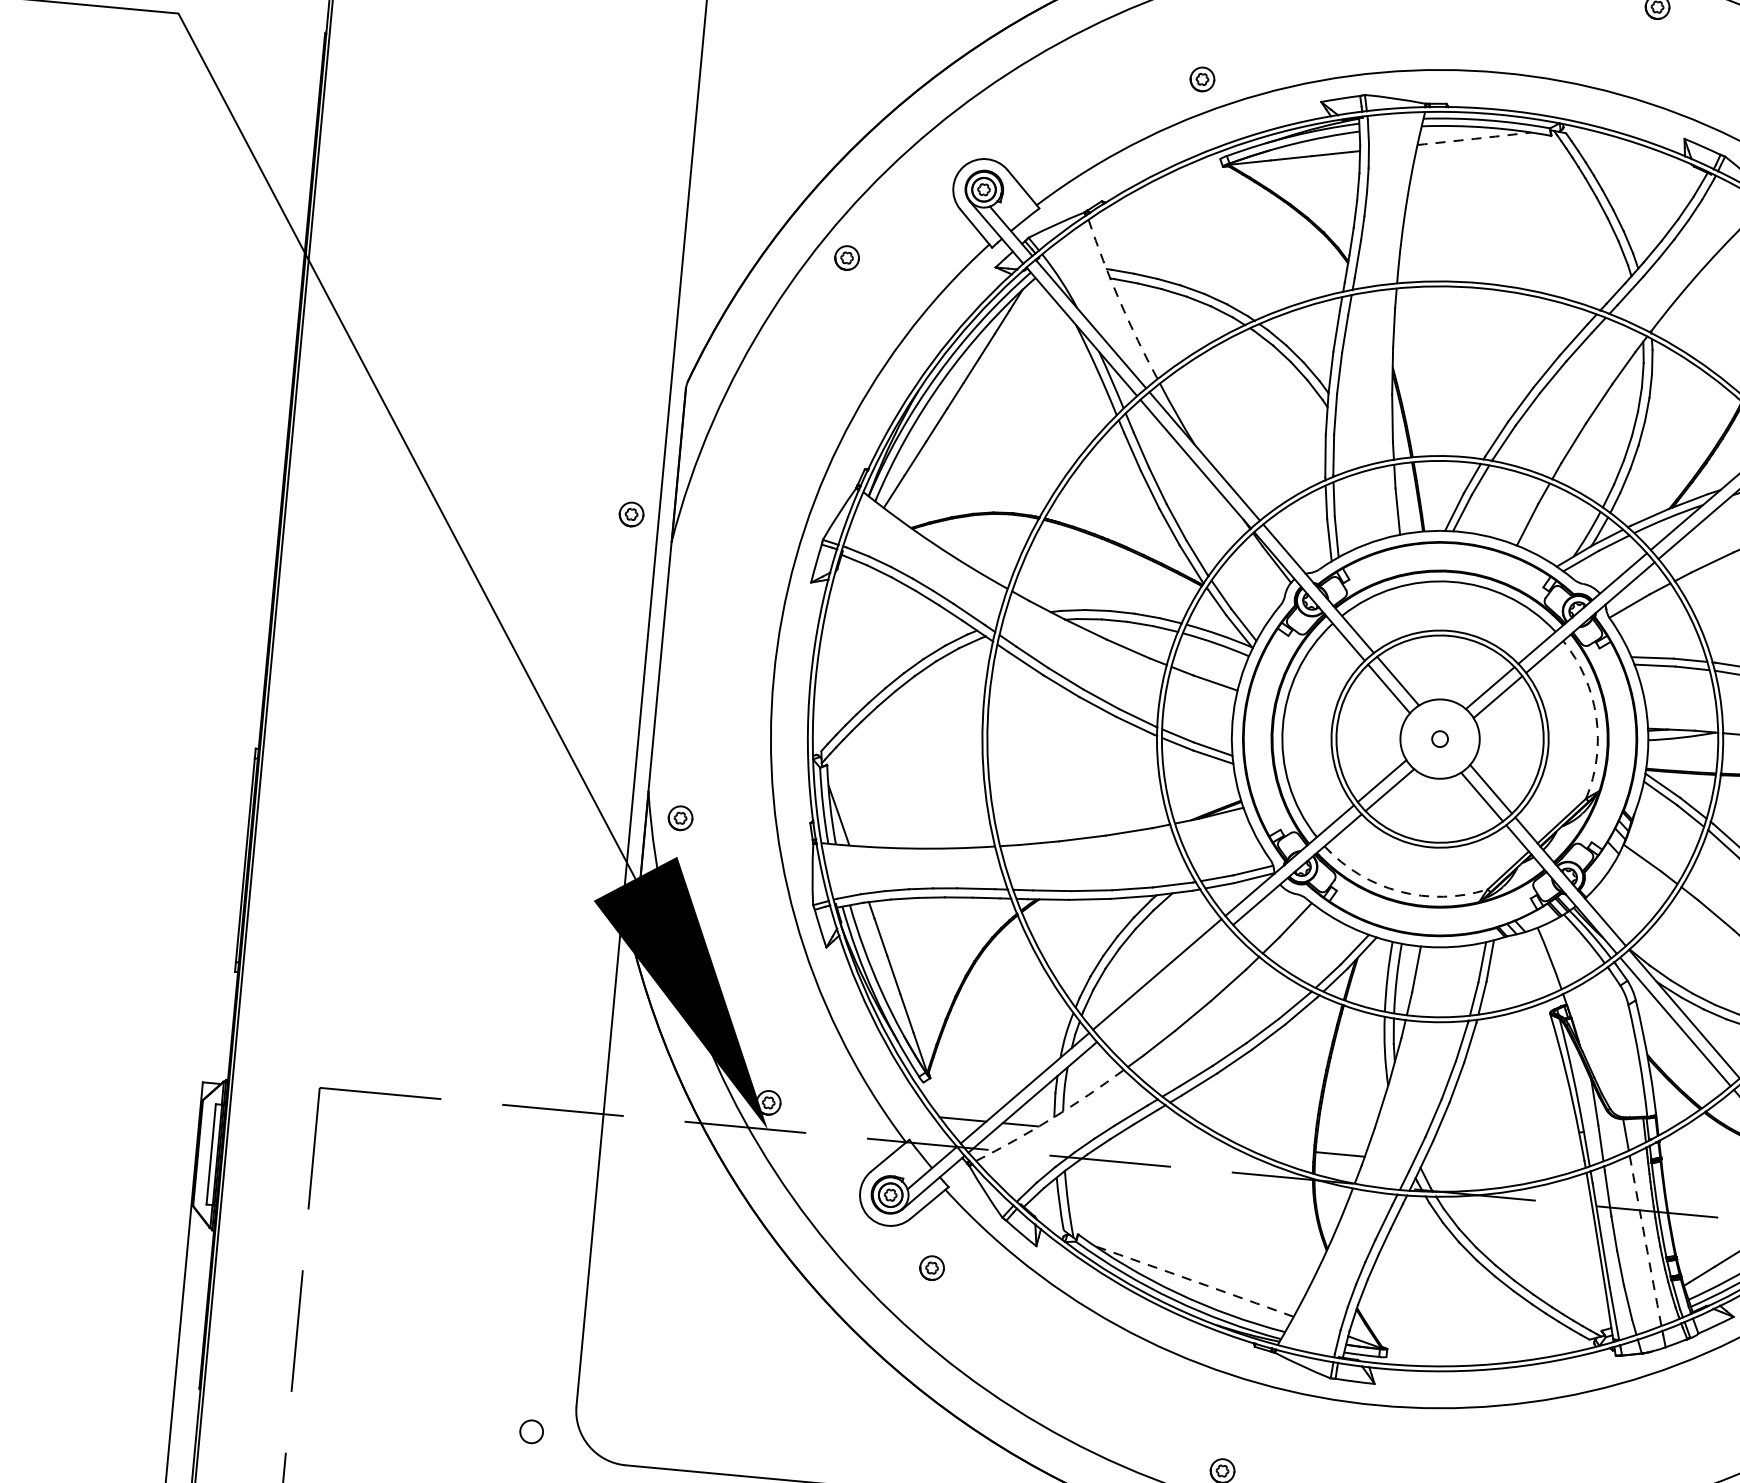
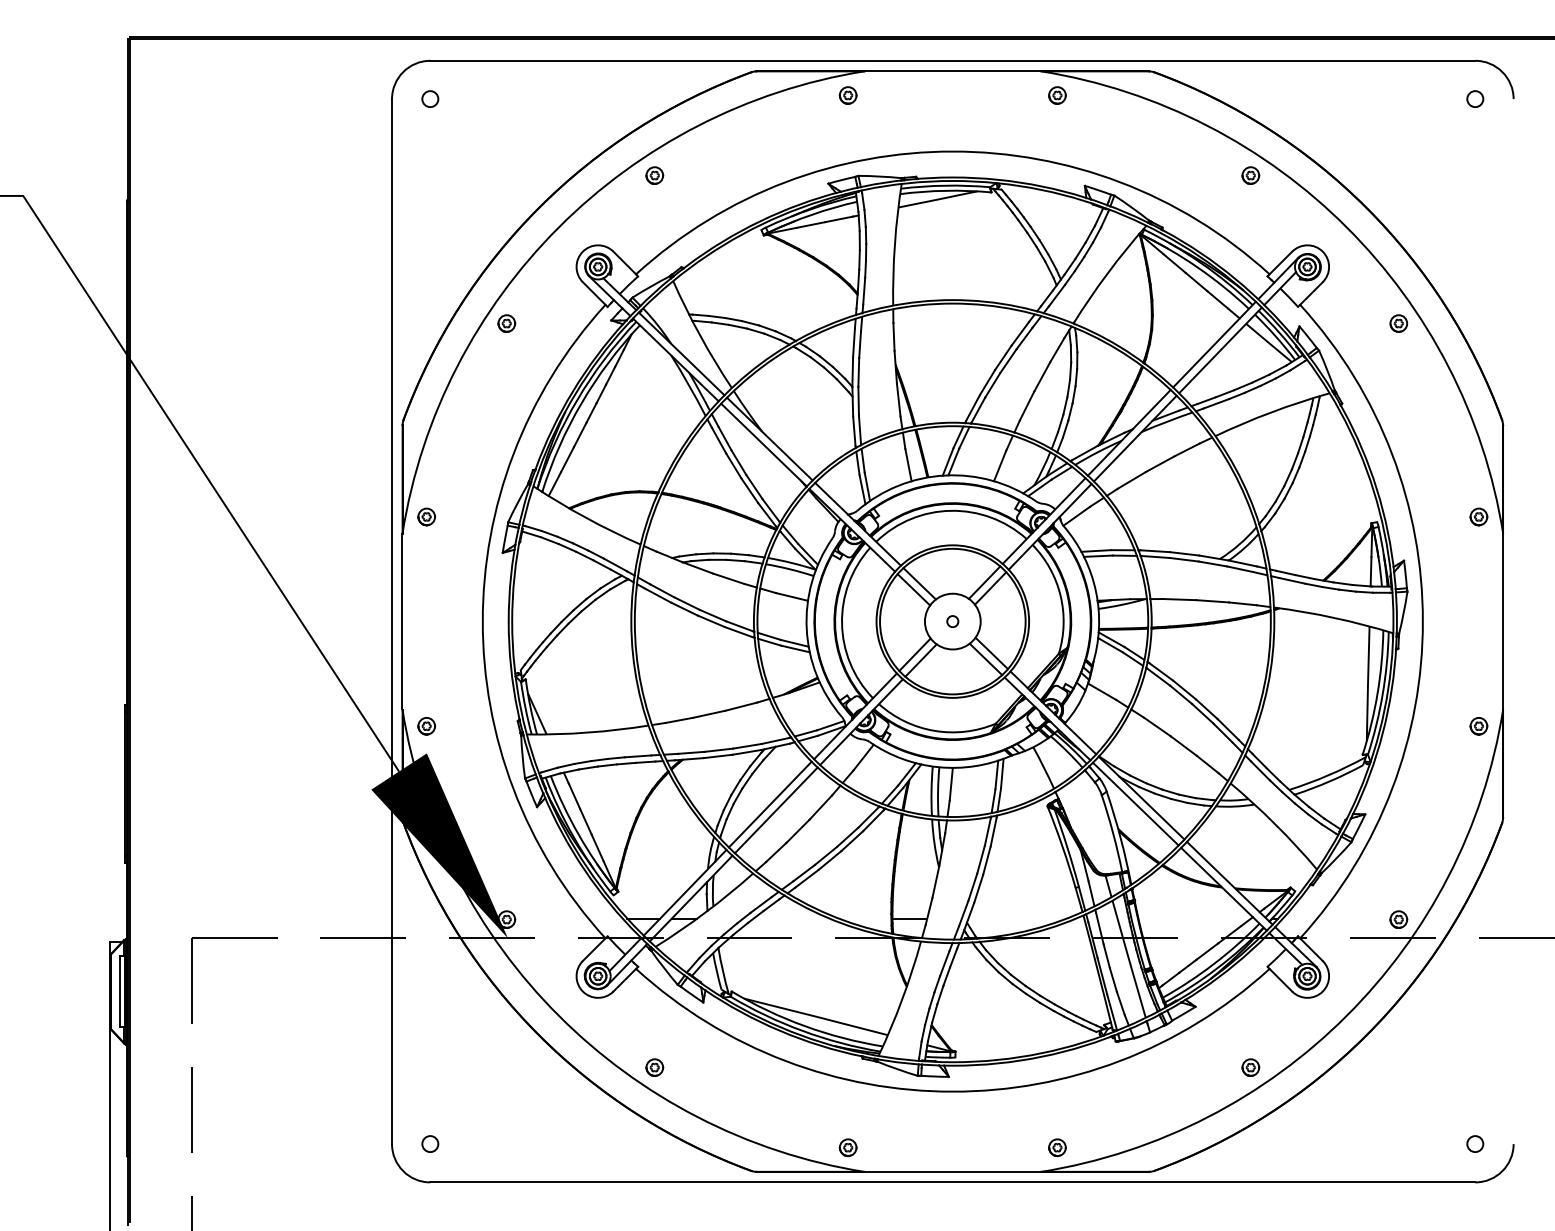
part: (1202, 79) -> (654, 175), moved
arc: (1473, 138) -> (937, 199), dashed -> solid
arc: (1120, 300) -> (700, 335), dashed -> solid
part: (631, 513) -> (426, 516), moved
arc: (1596, 716) -> (1060, 595), dashed -> solid
arc: (1399, 891) -> (934, 730), dashed -> solid
line: (1163, 983) -> (775, 810), added
arc: (1052, 1119) -> (706, 912), dashed -> solid
arc: (1644, 1241) -> (1128, 959), dashed -> solid
part: (931, 1267) -> (654, 1067), moved
arc: (1194, 1280) -> (816, 1016), dashed -> solid
circle: (531, 1431) -> (430, 1143), moved

